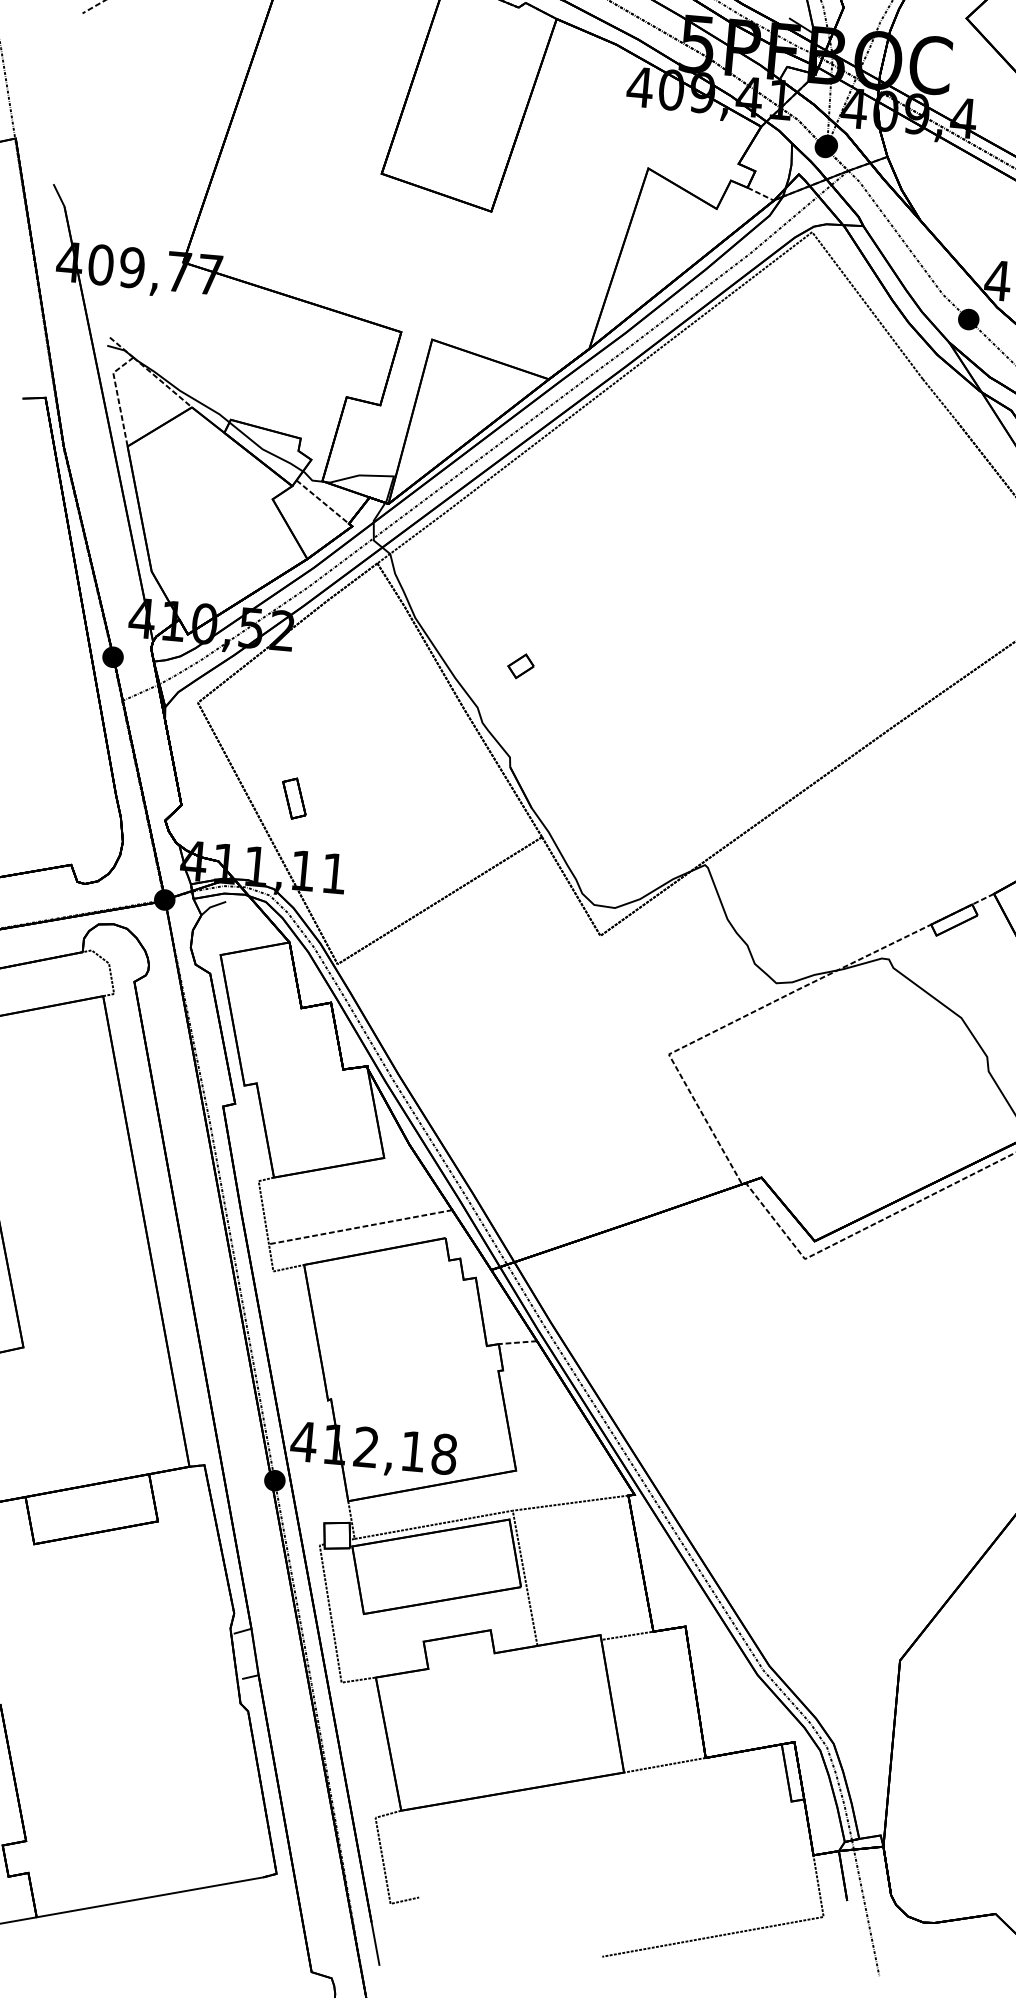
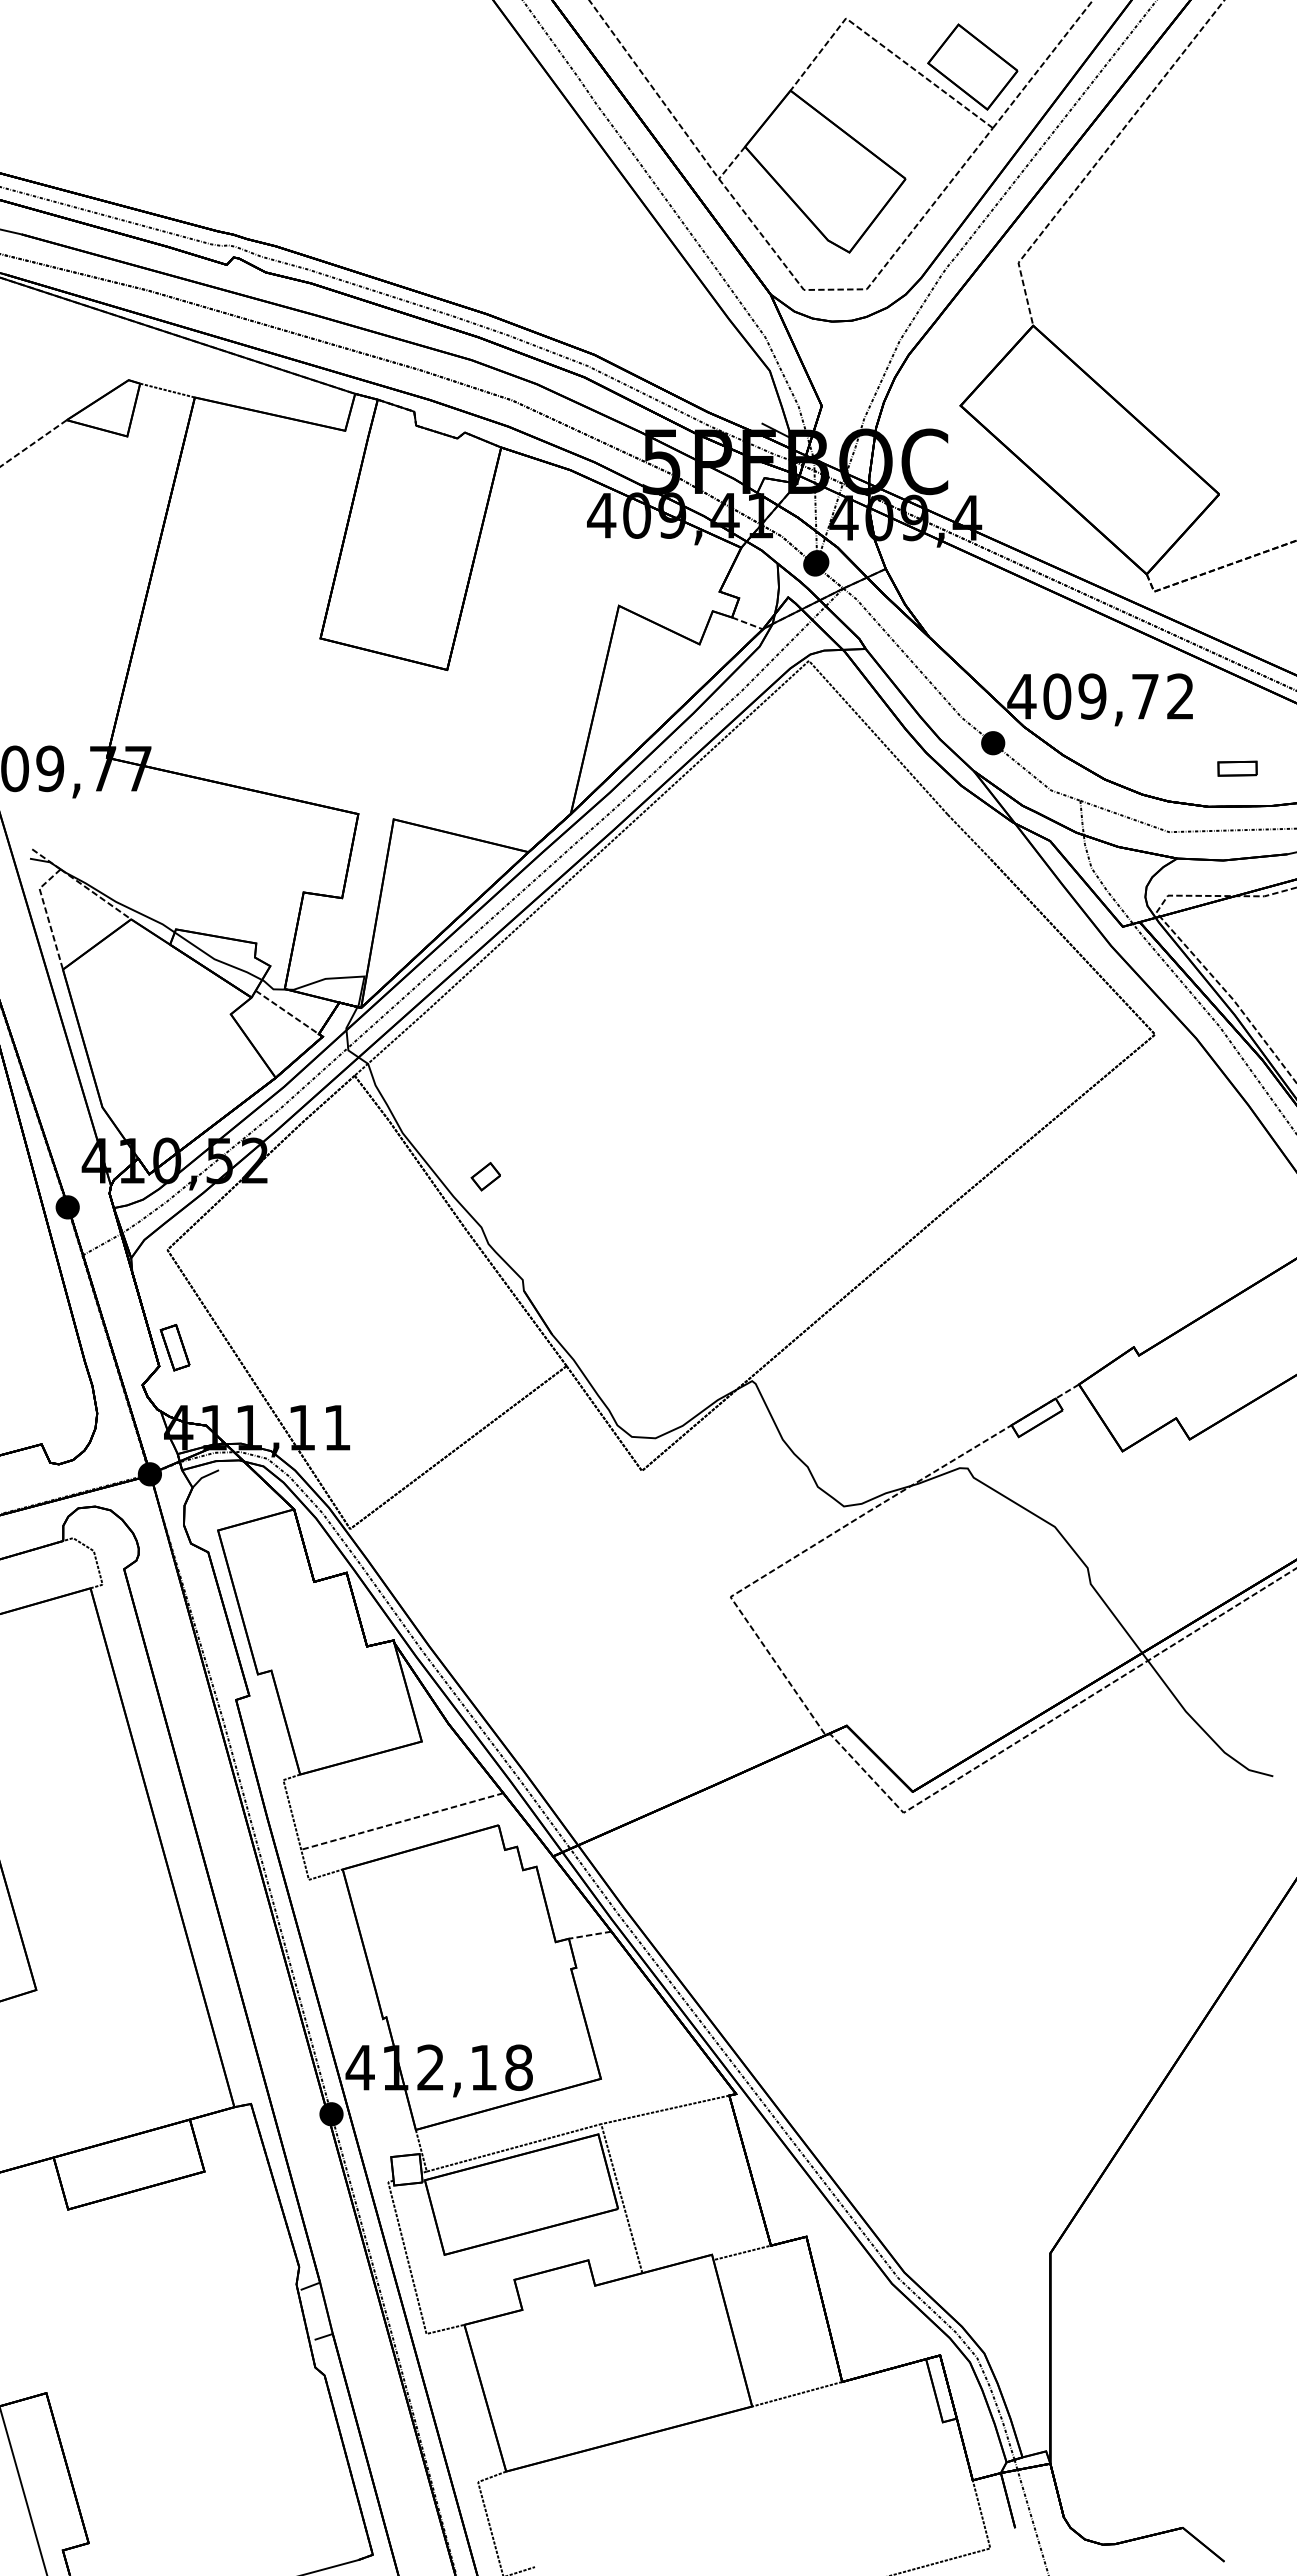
part: (520, 666) -> (485, 1176), moved
part: (293, 798) -> (174, 1347), moved

